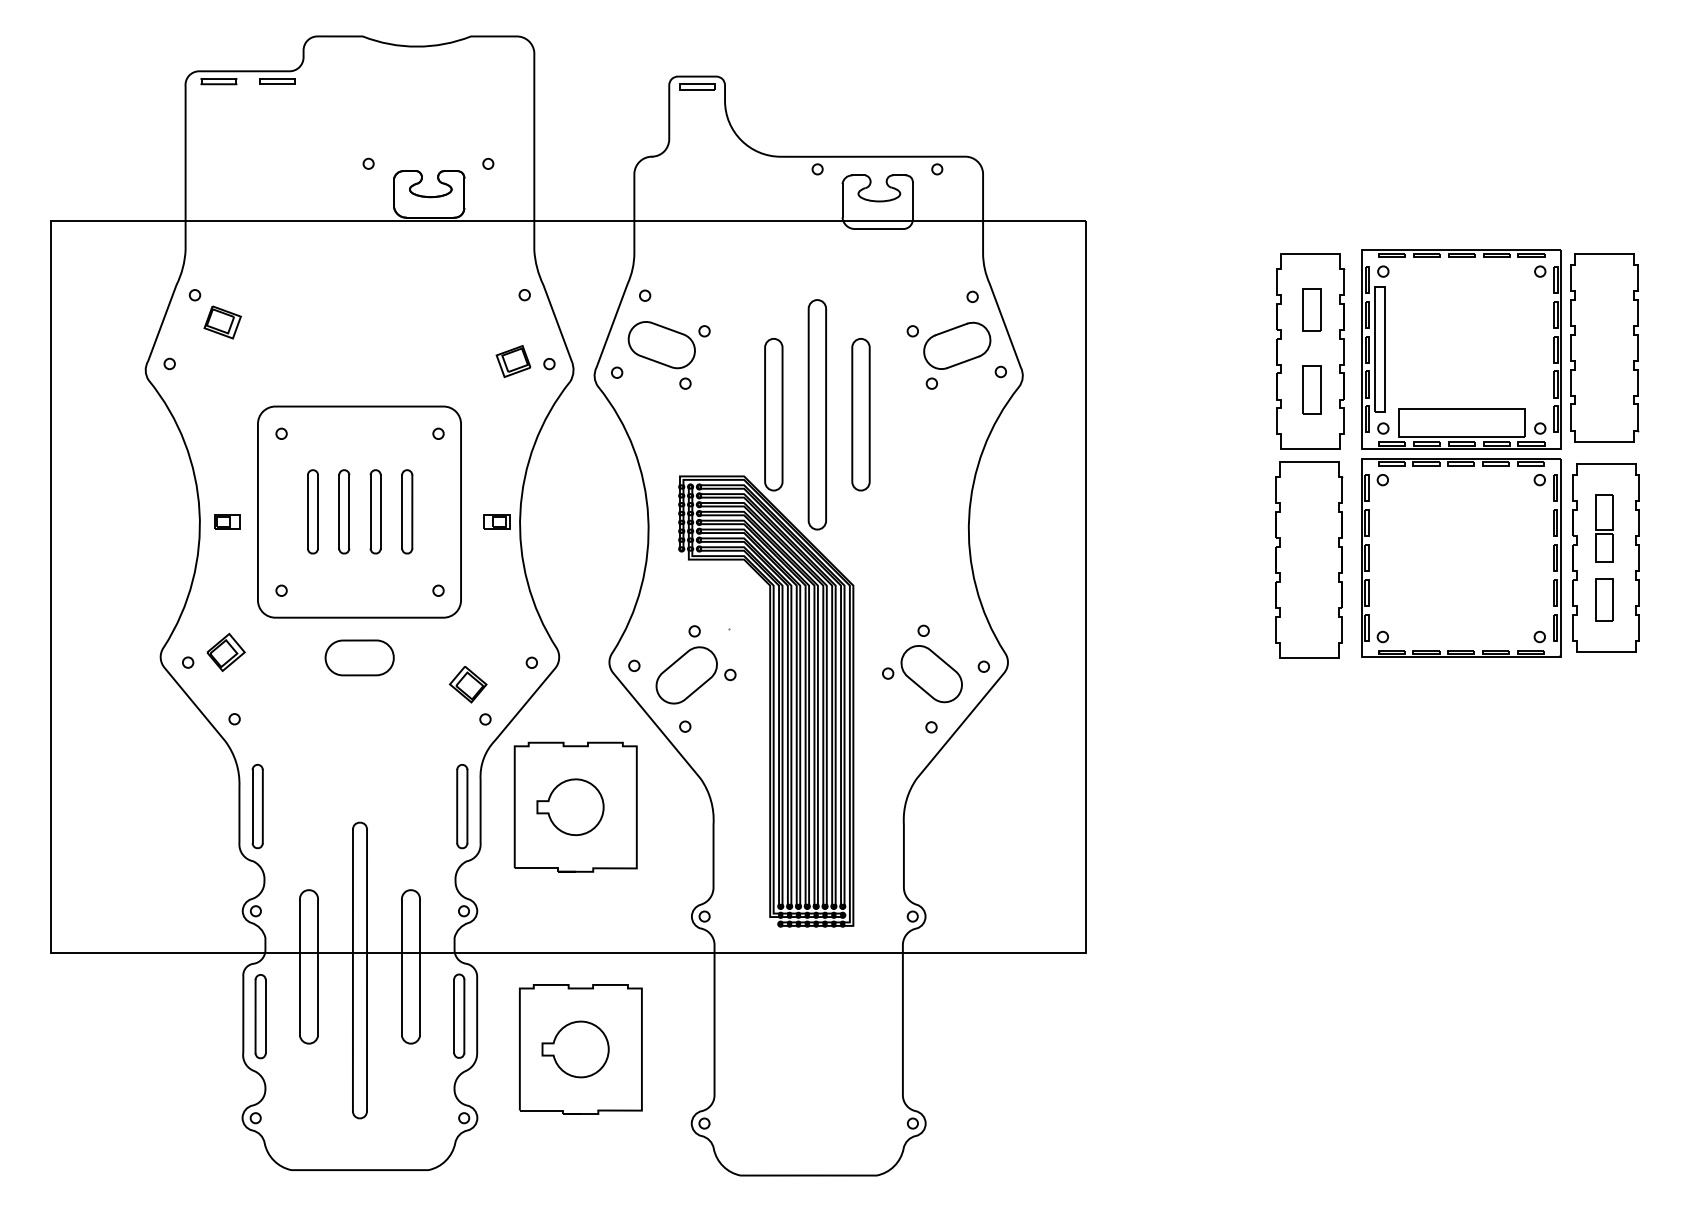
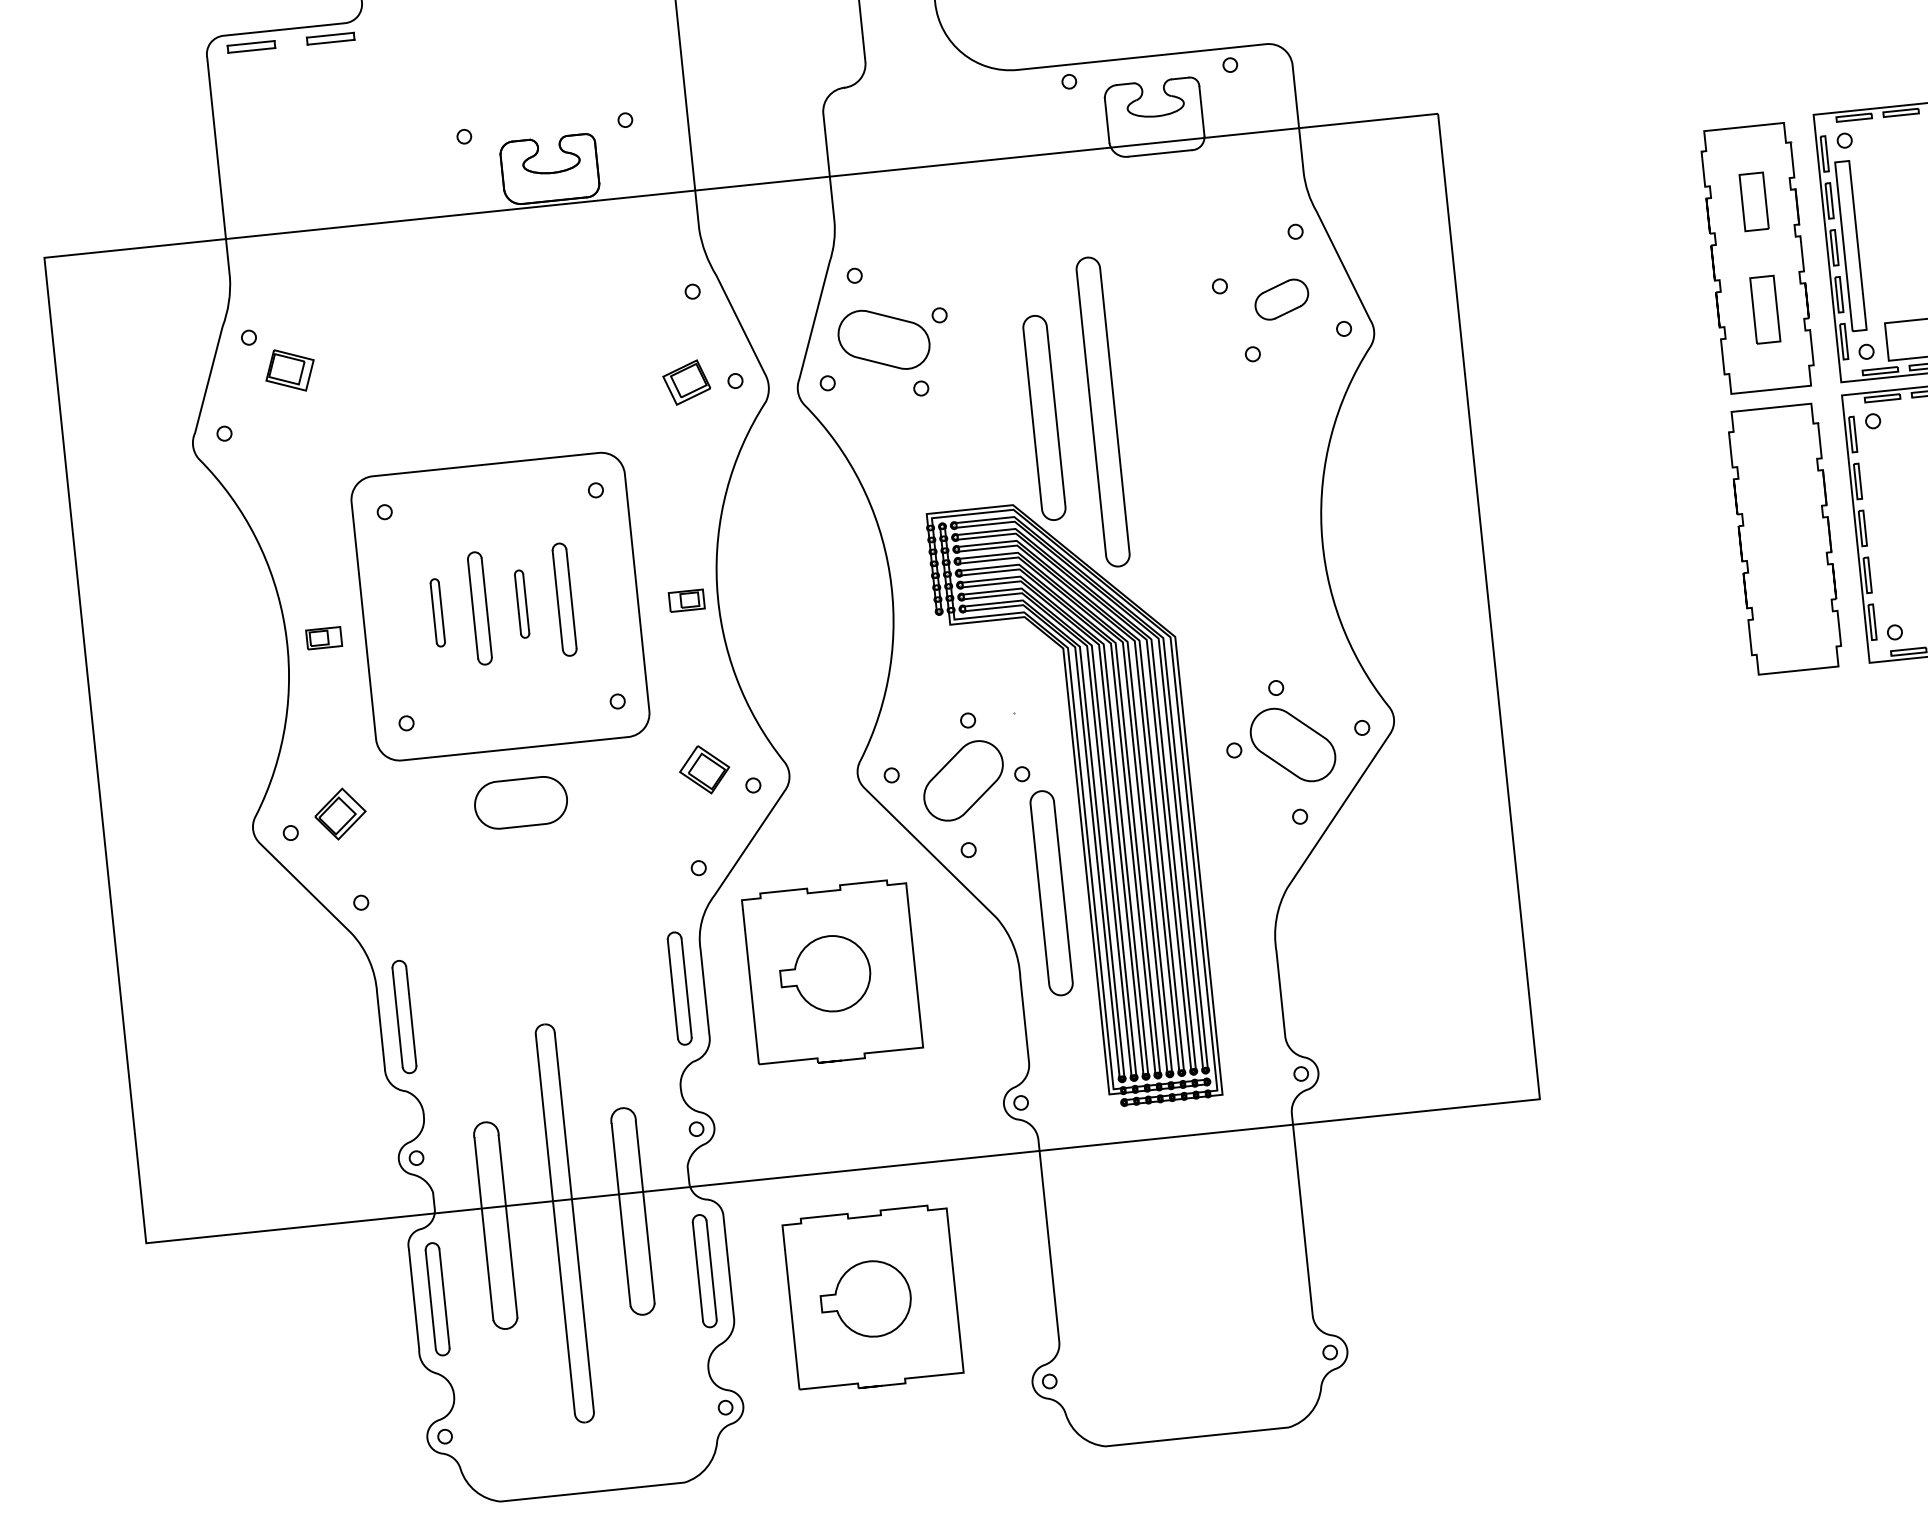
part: (957, 345) -> (1281, 299), size x0.6
part: (860, 414) -> (1050, 893), moved
part: (312, 511) -> (437, 612), size x0.6
part: (375, 511) -> (521, 603), size x0.6
part: (467, 684) -> (703, 769), moved

